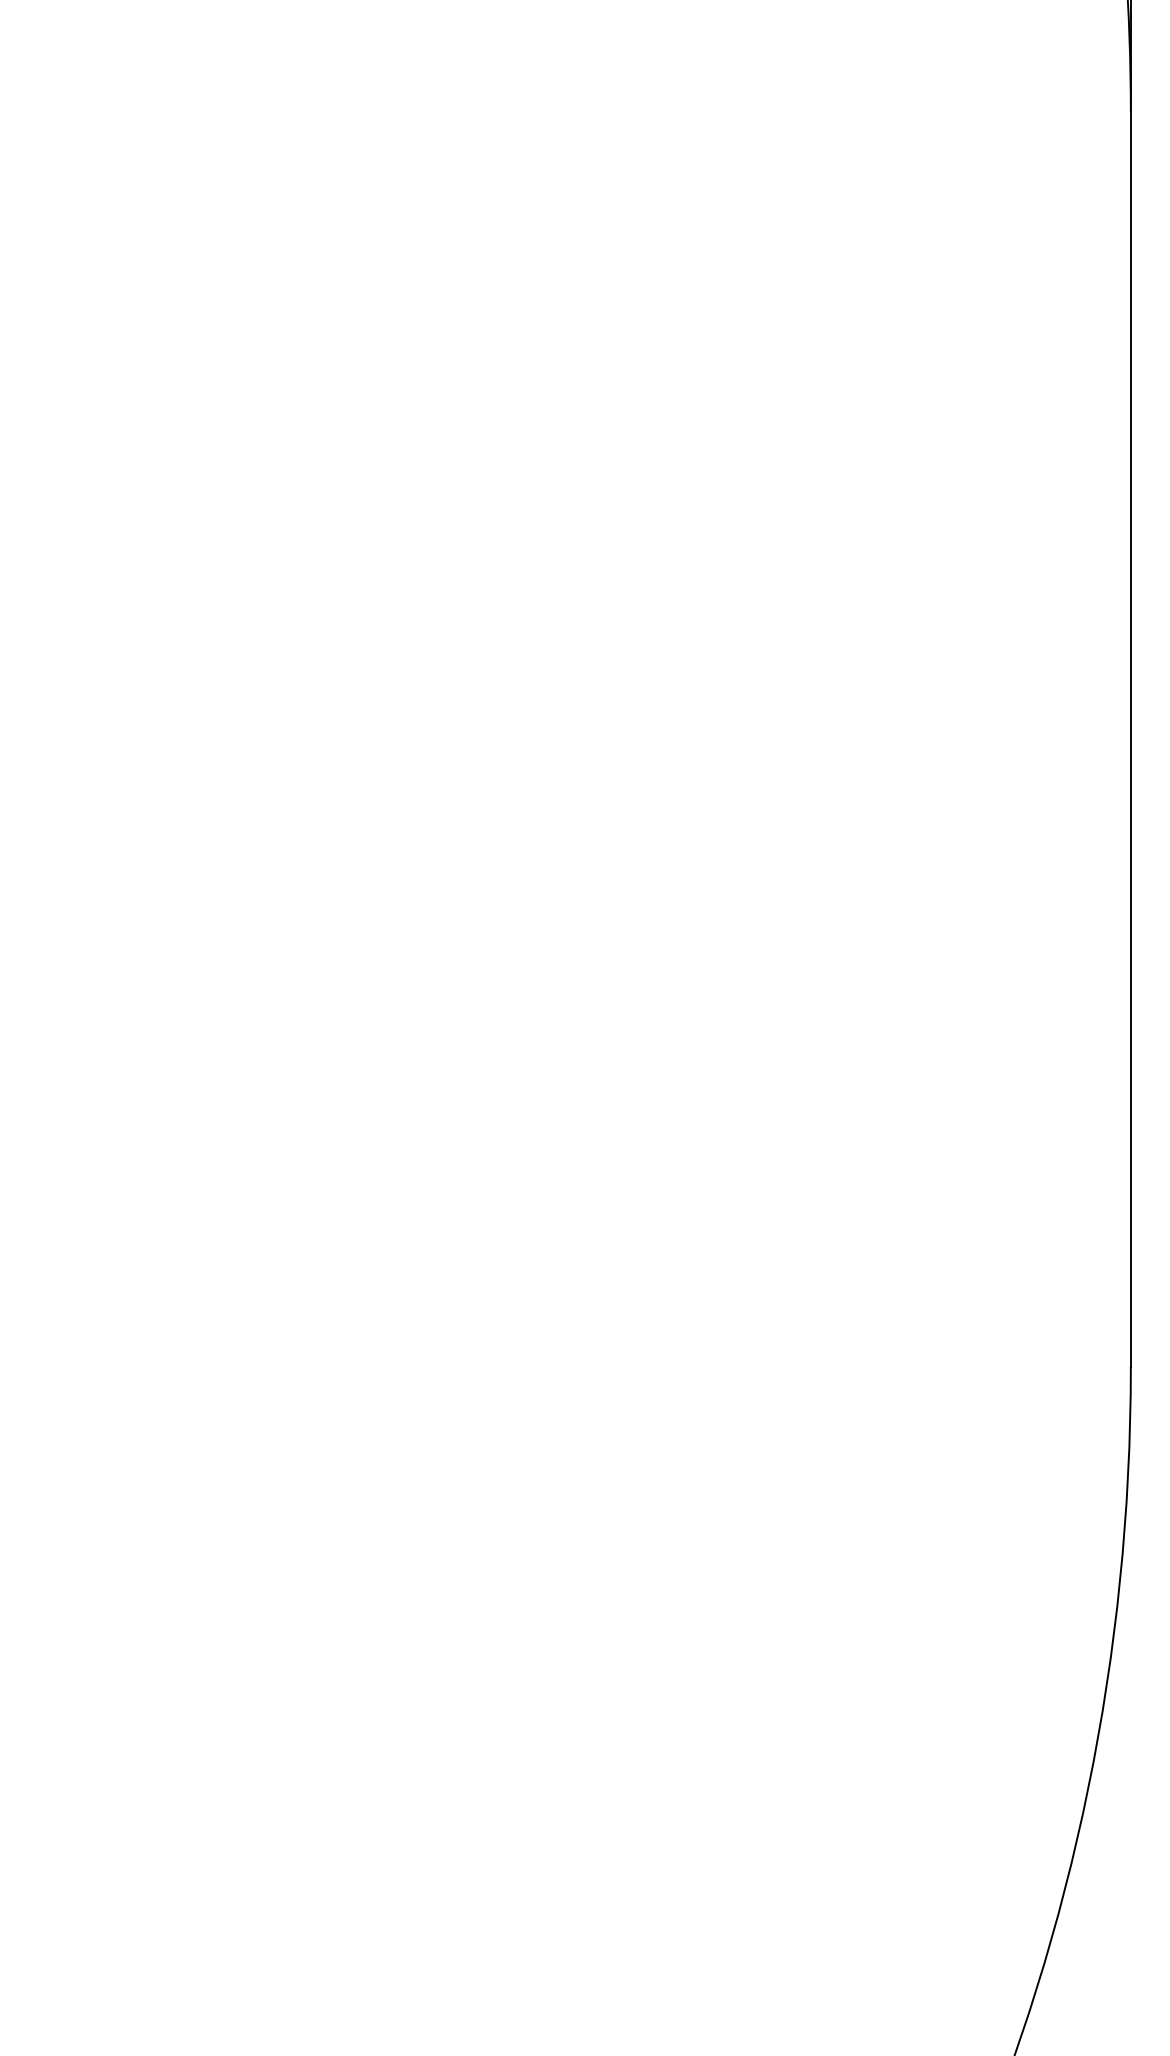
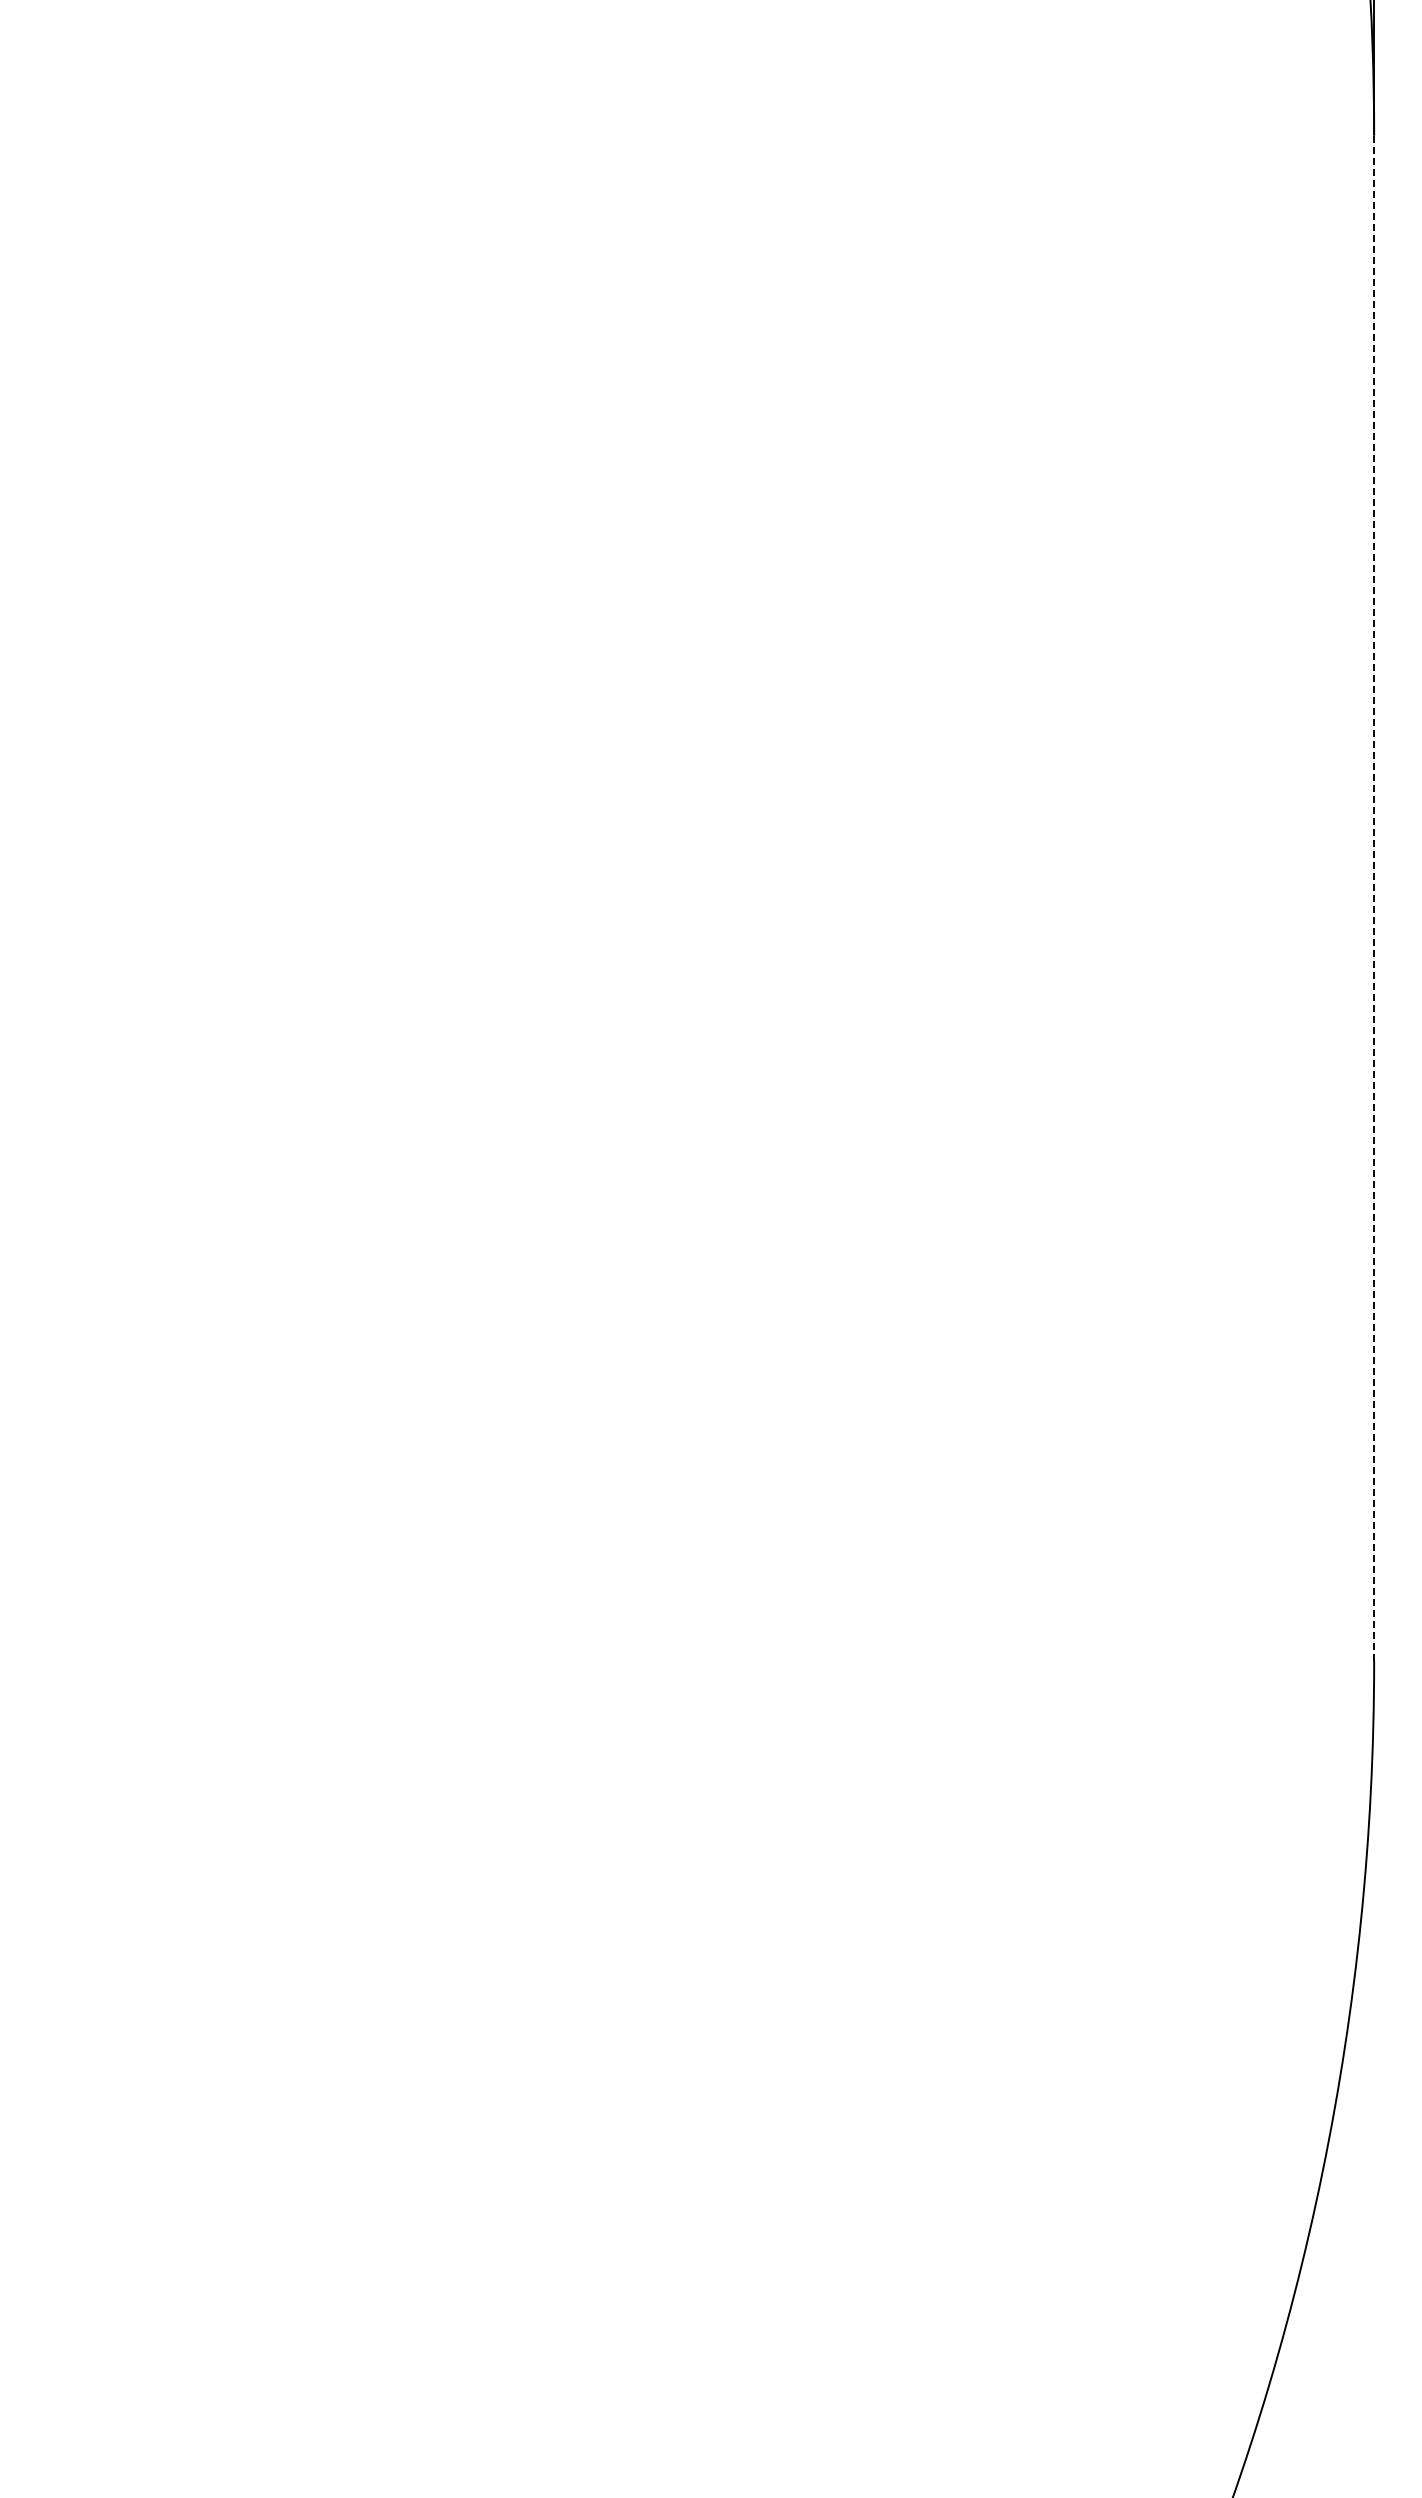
line: (1131, 739) -> (1374, 898), solid -> dashed

